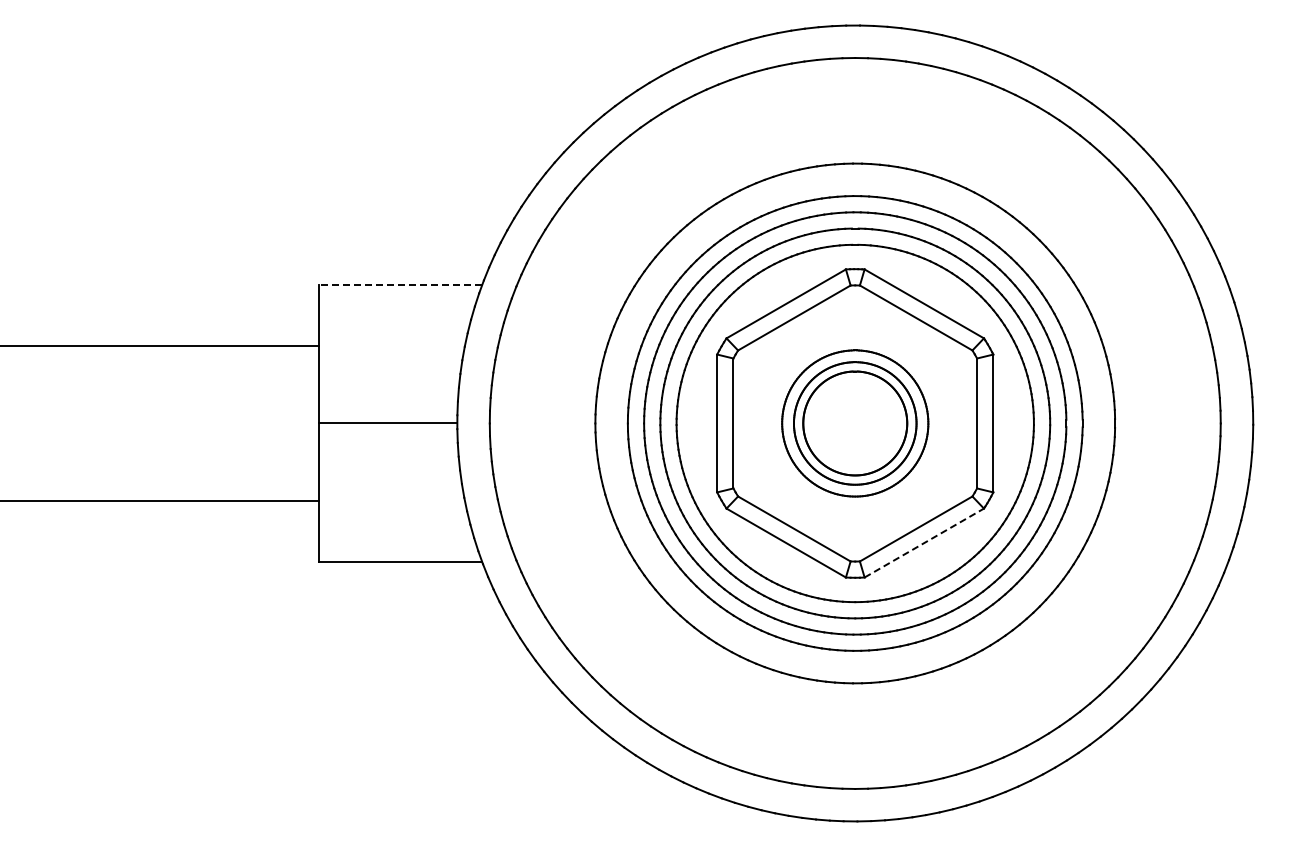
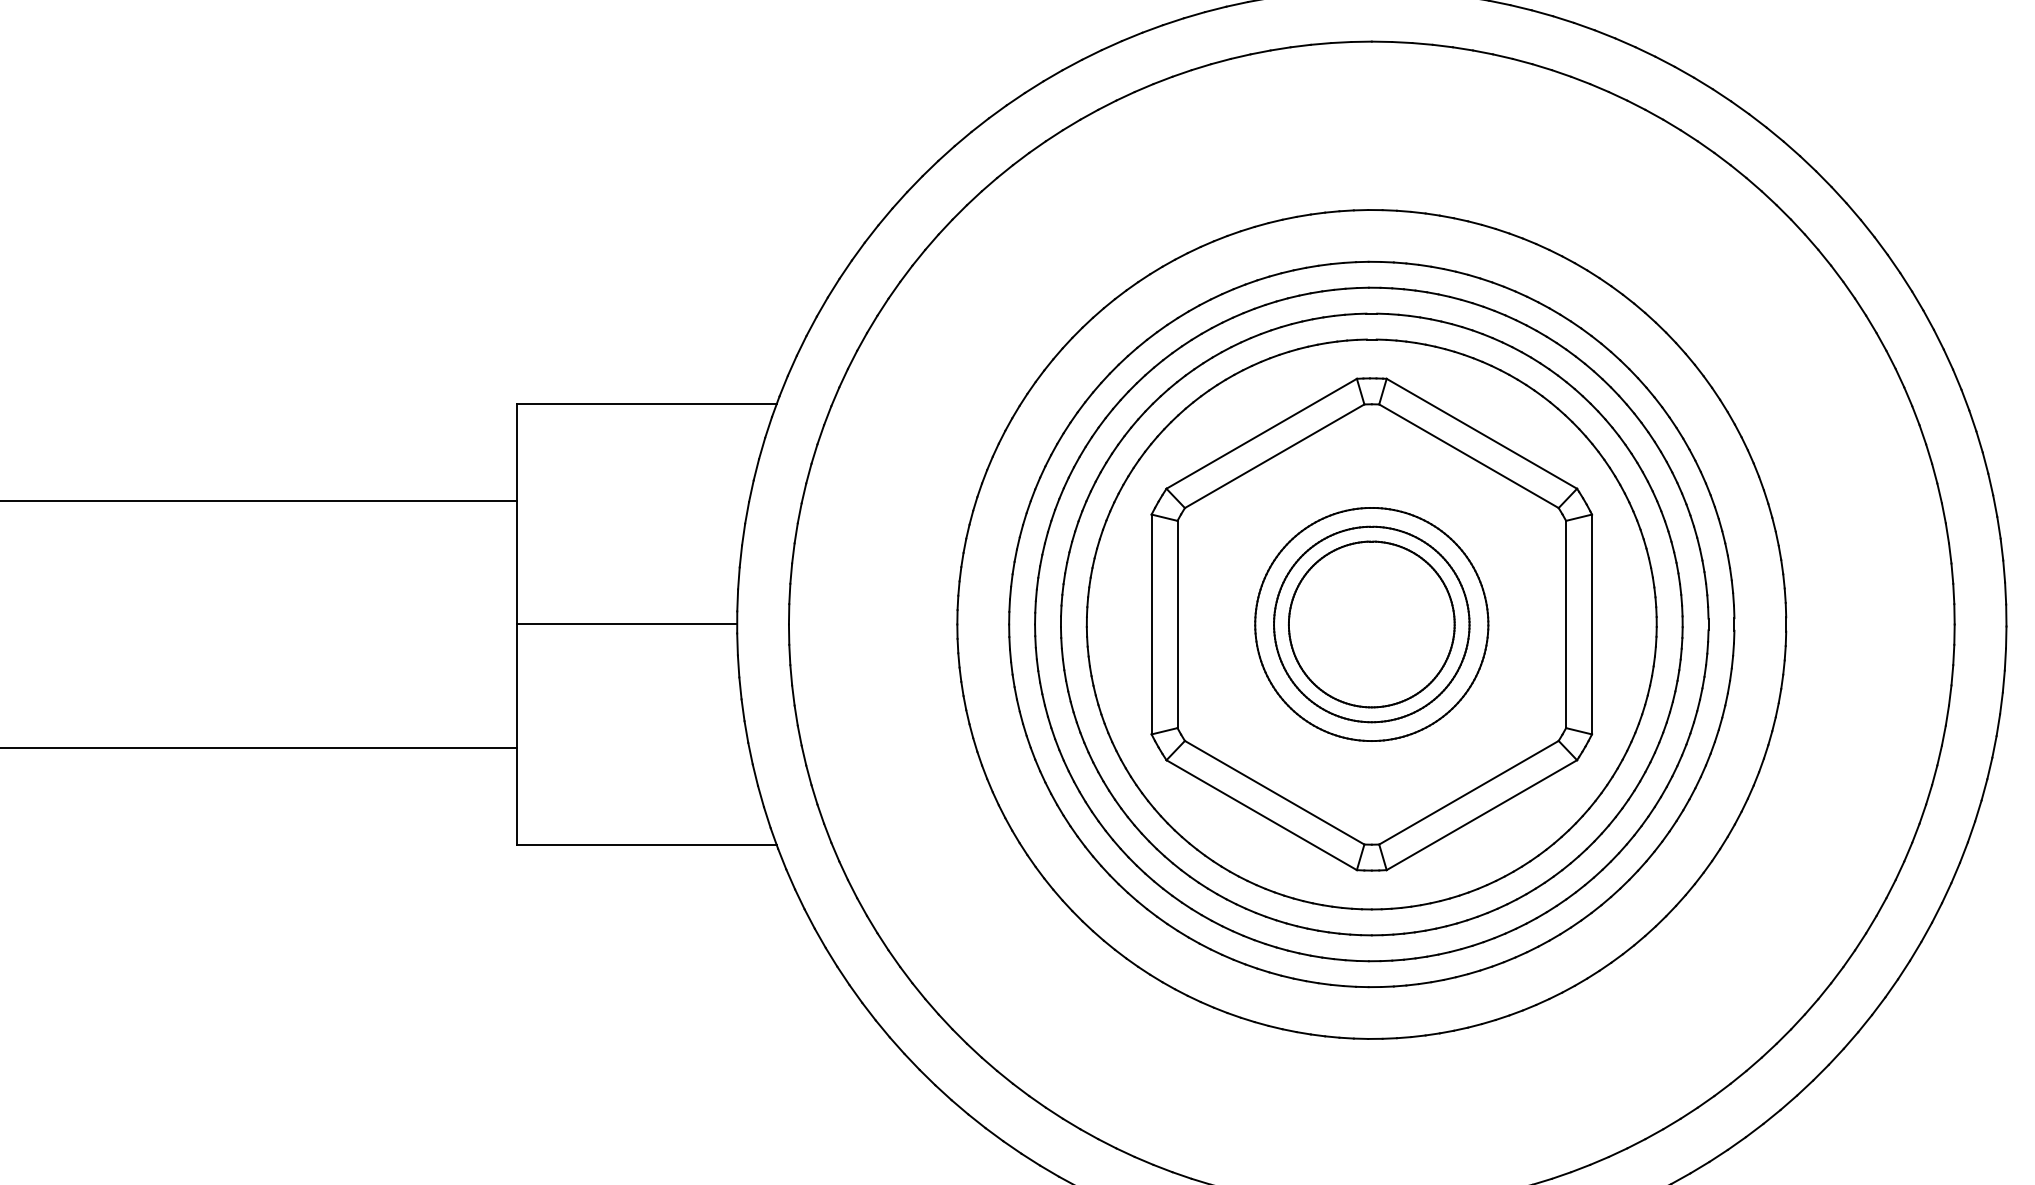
line: (400, 285) -> (646, 404), dashed -> solid
line: (924, 543) -> (1482, 815), dashed -> solid

